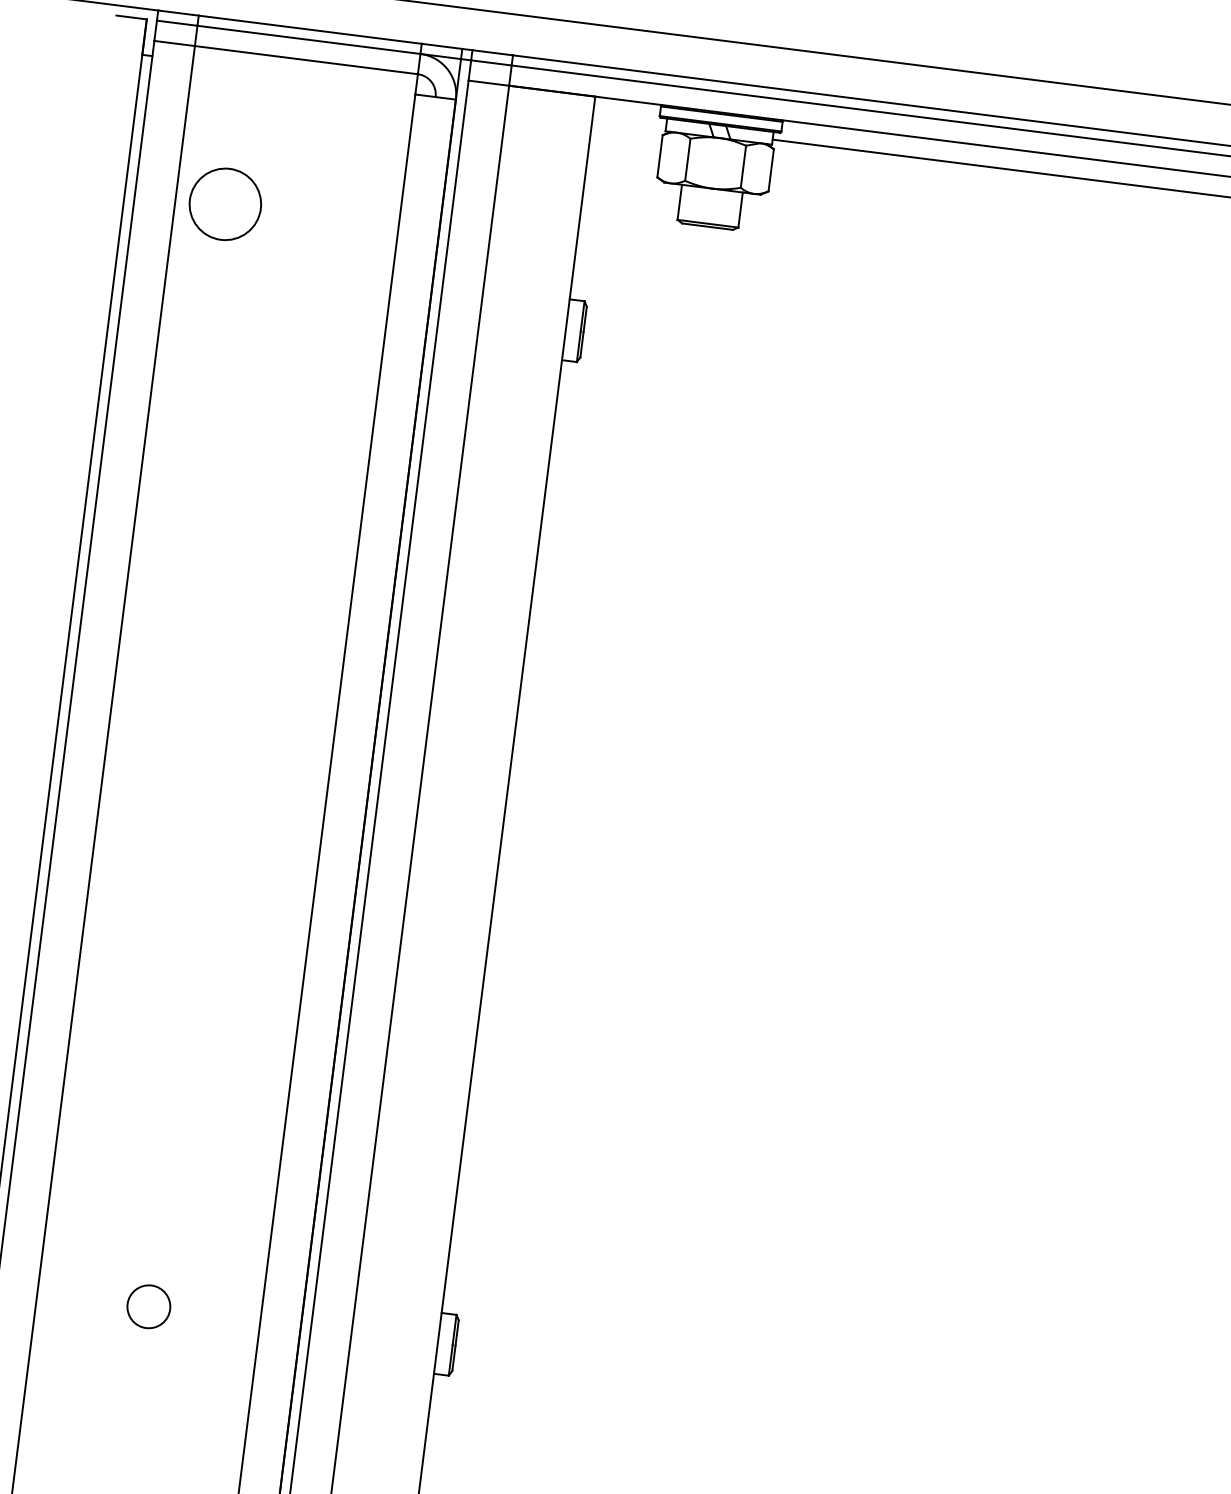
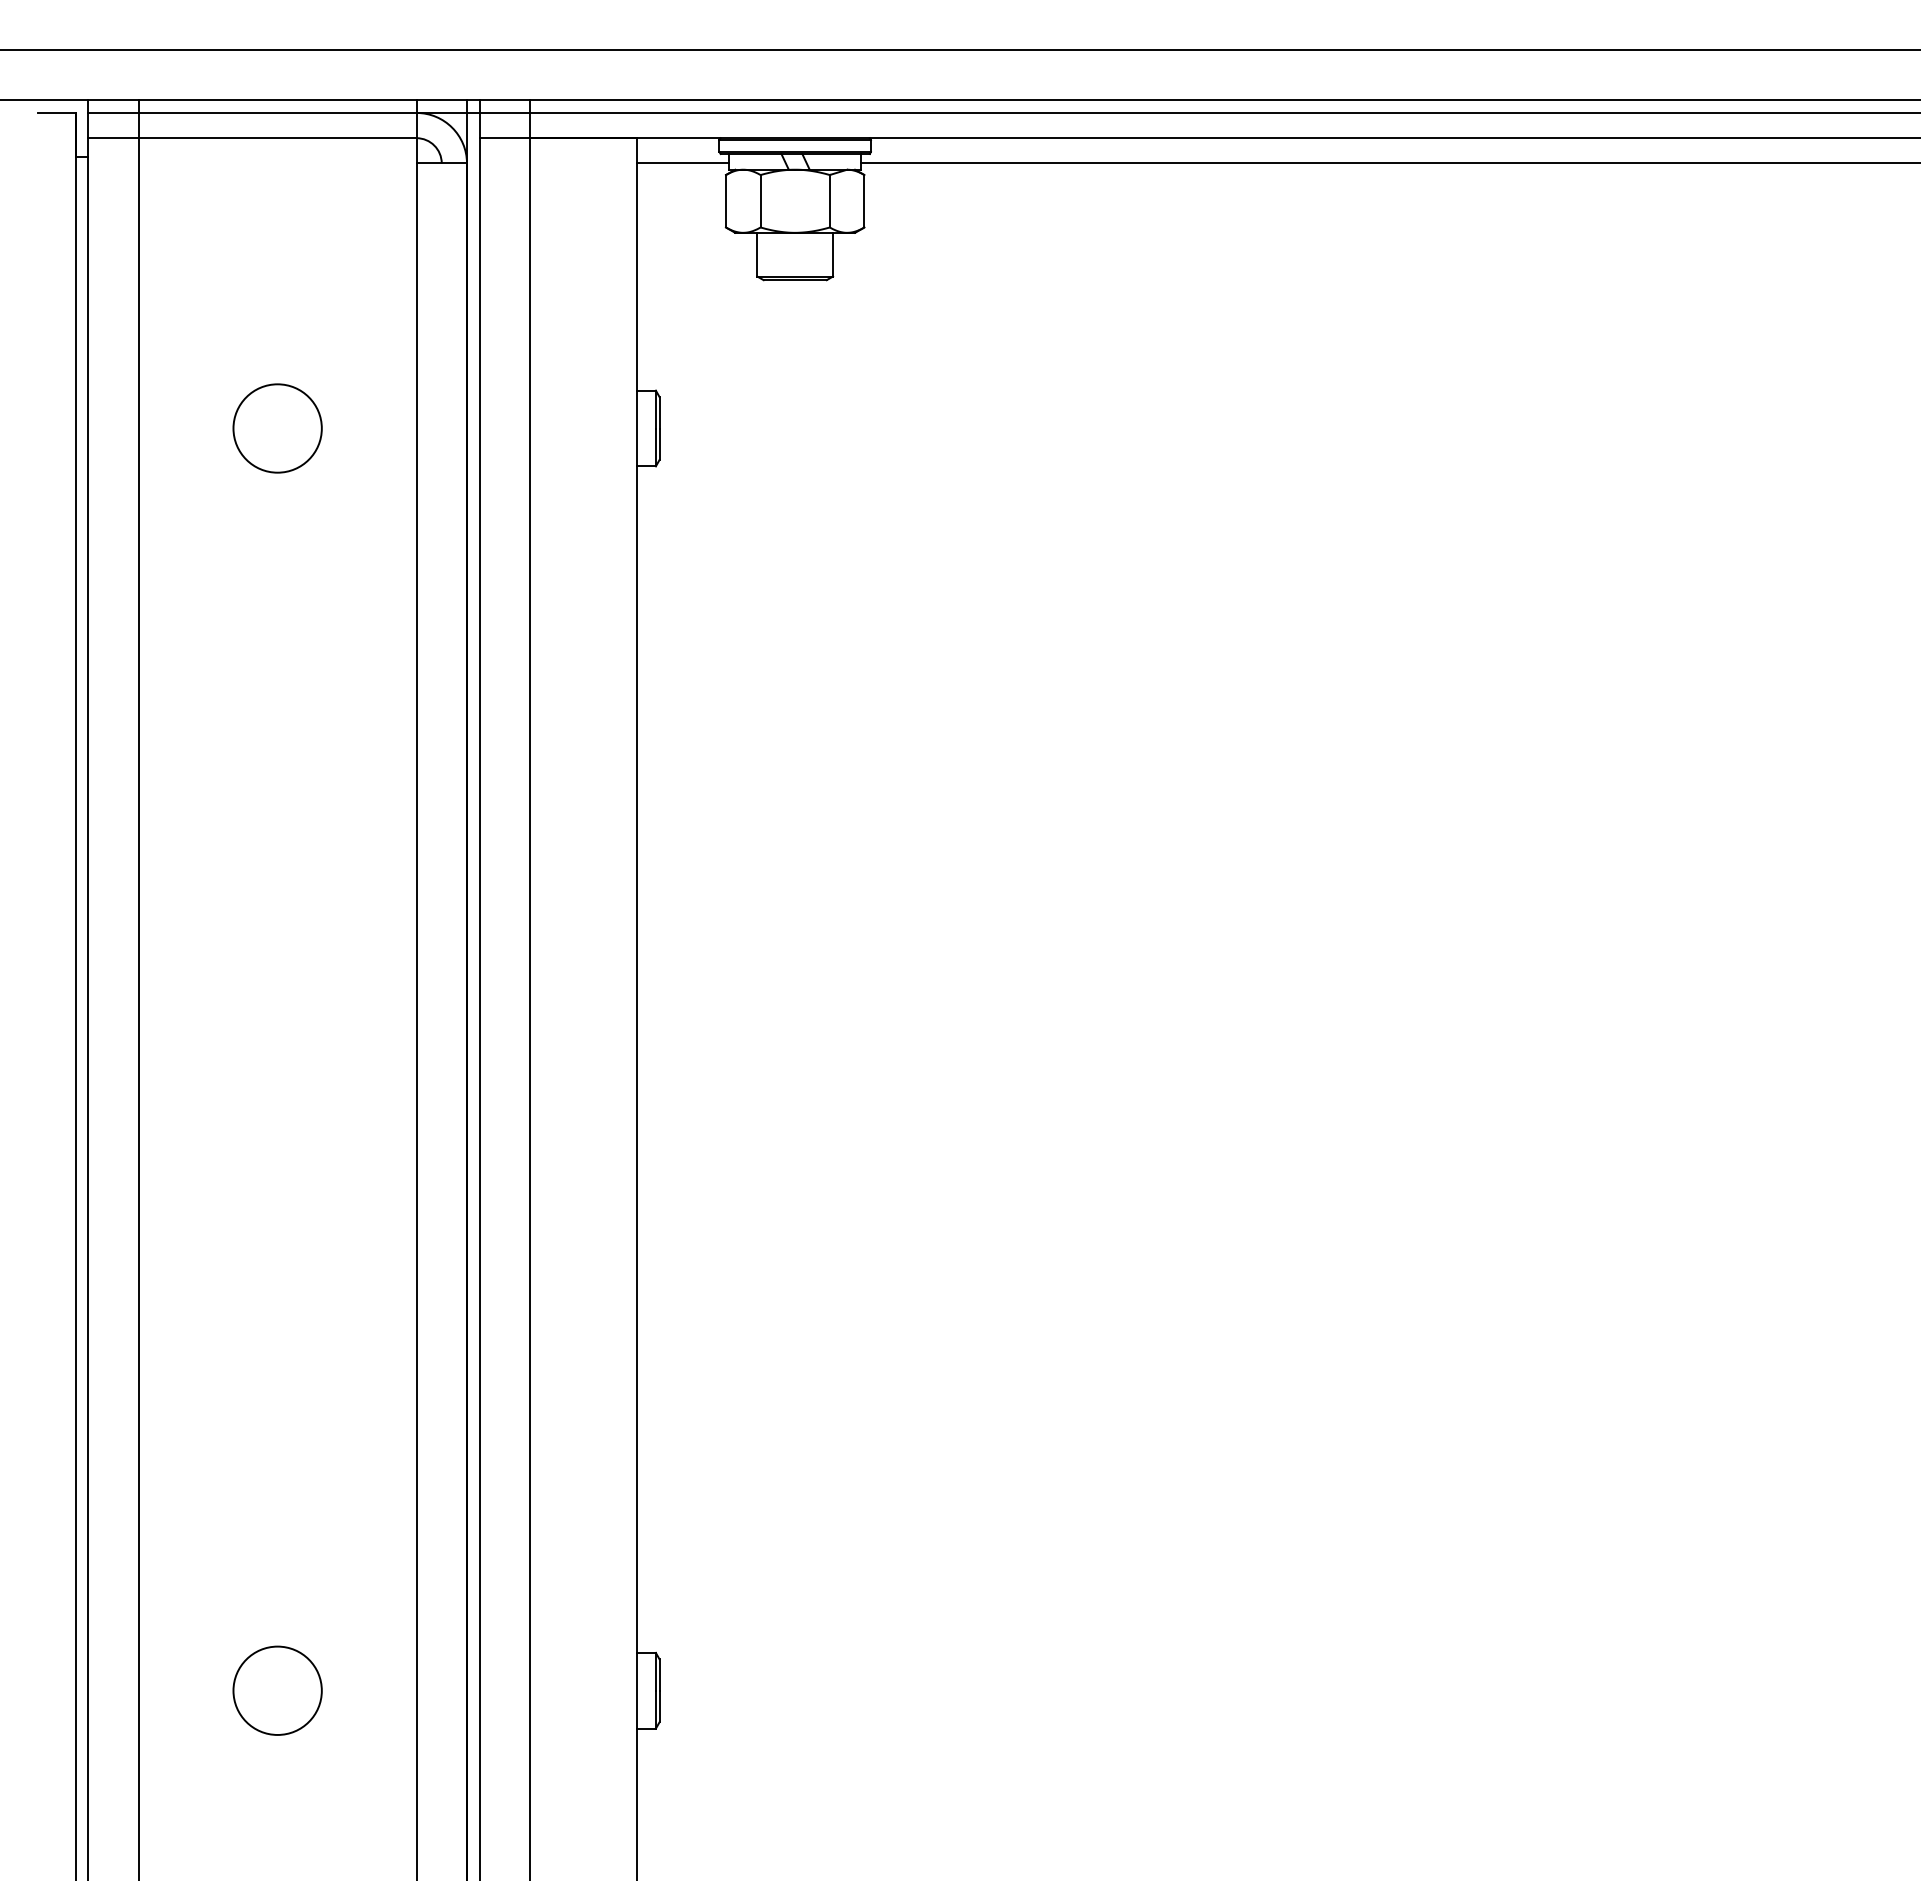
line: (628, 121) -> (682, 163), added
circle: (225, 204) -> (277, 428), moved
circle: (148, 1306) -> (277, 1690), size x1.67

